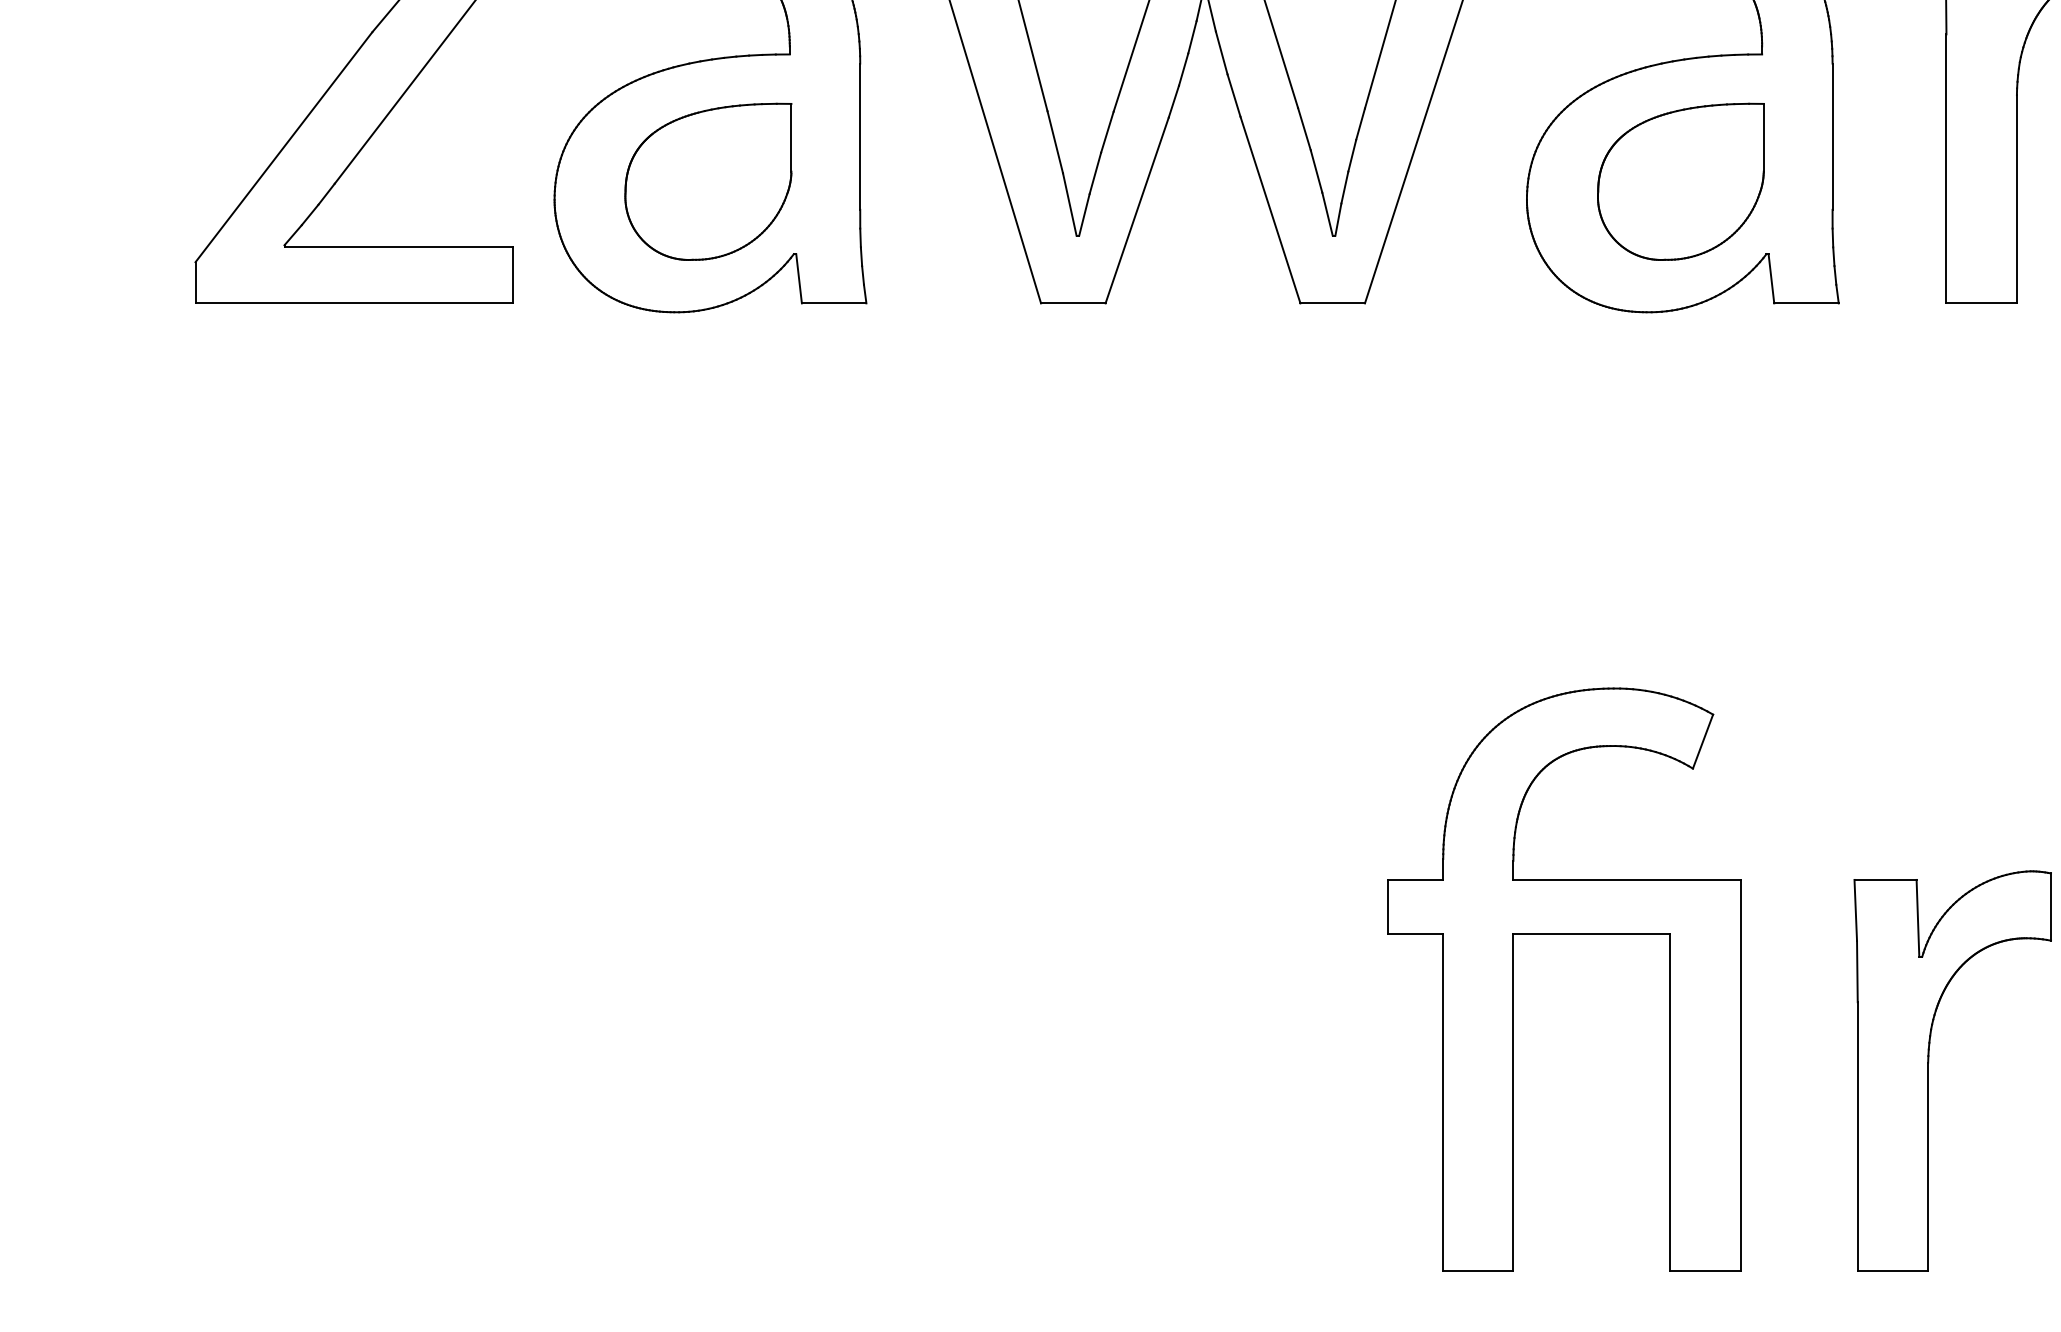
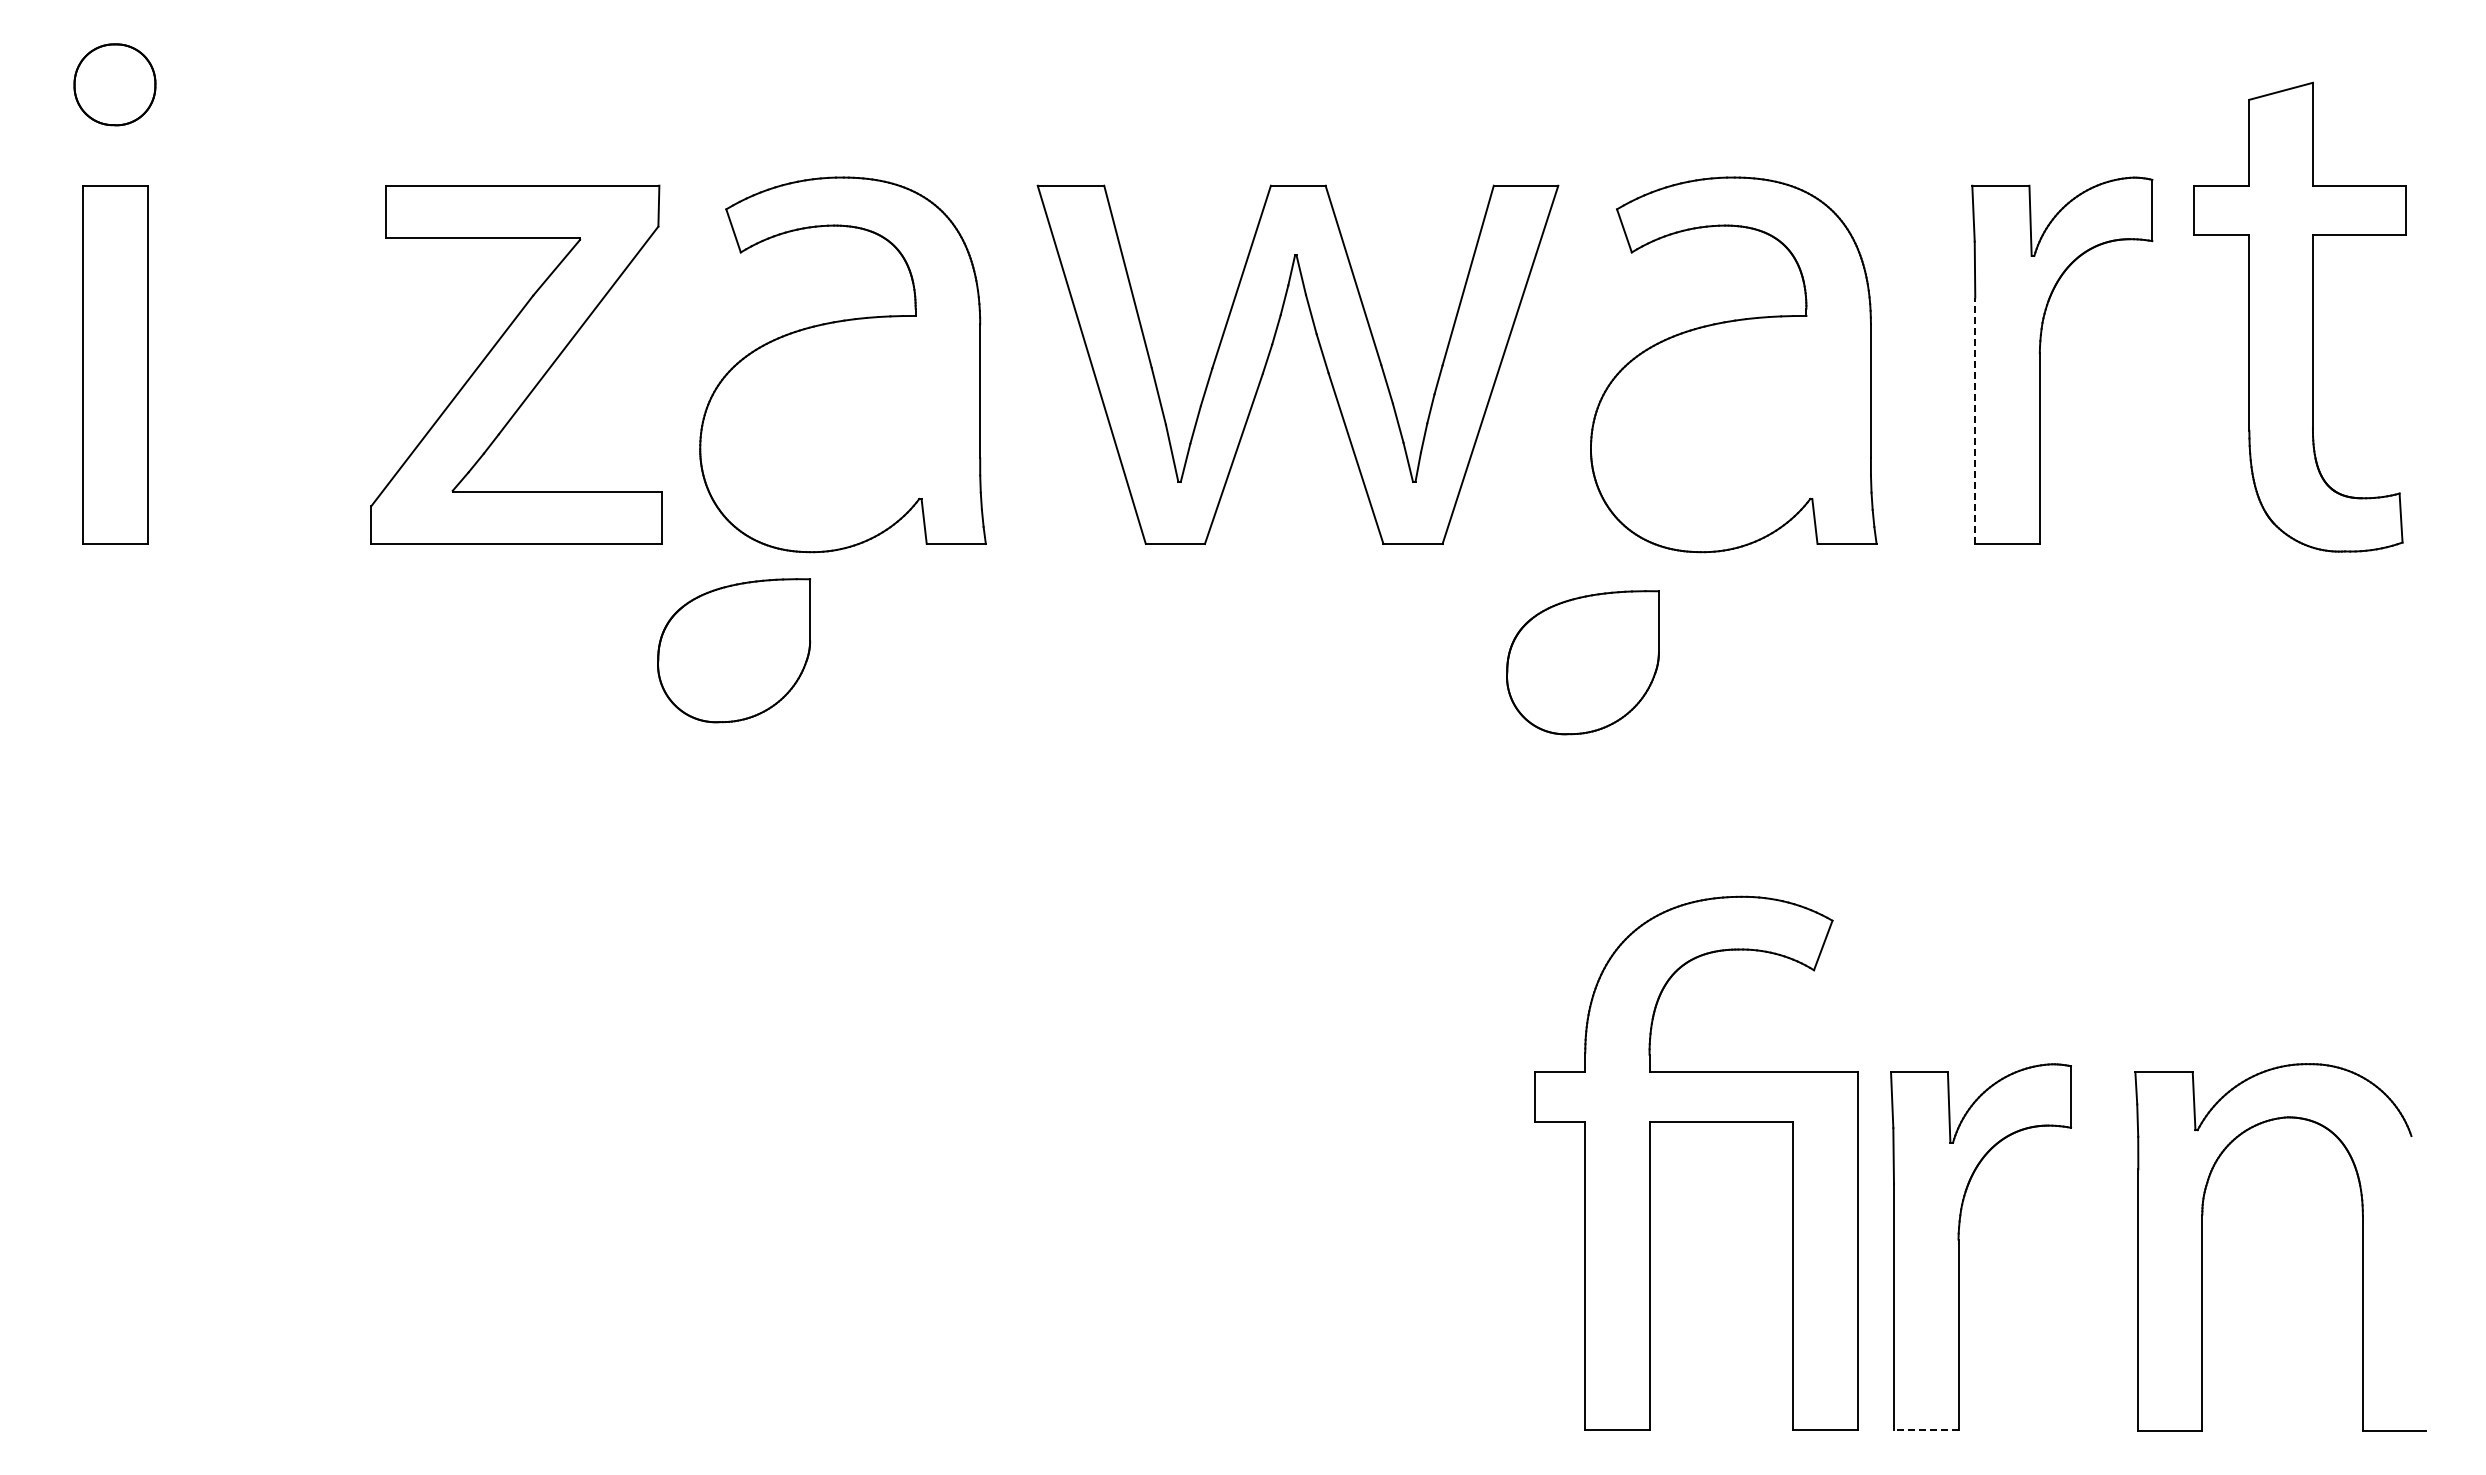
line: (1946, 168) -> (1975, 420), solid -> dashed
part: (708, 181) -> (734, 650), moved
part: (1680, 181) -> (1582, 662), moved
part: (1564, 934) -> (1696, 1122), moved
line: (1892, 1271) -> (1925, 1430), solid -> dashed

